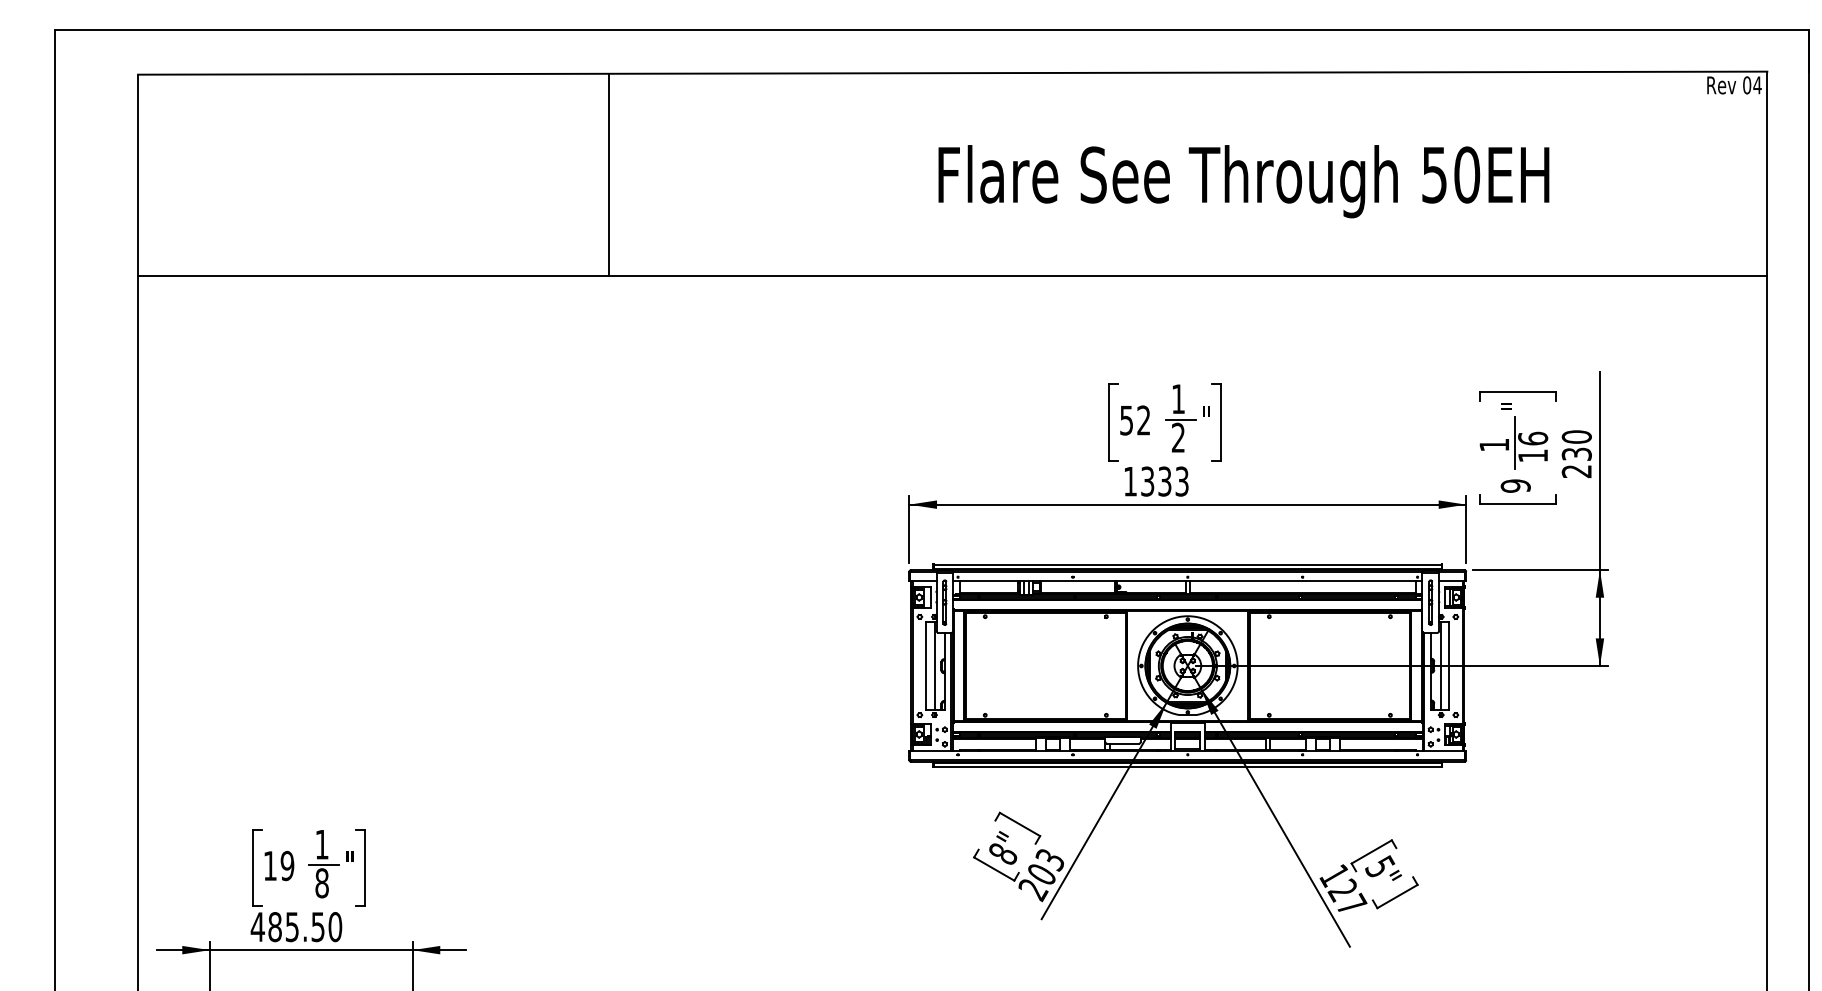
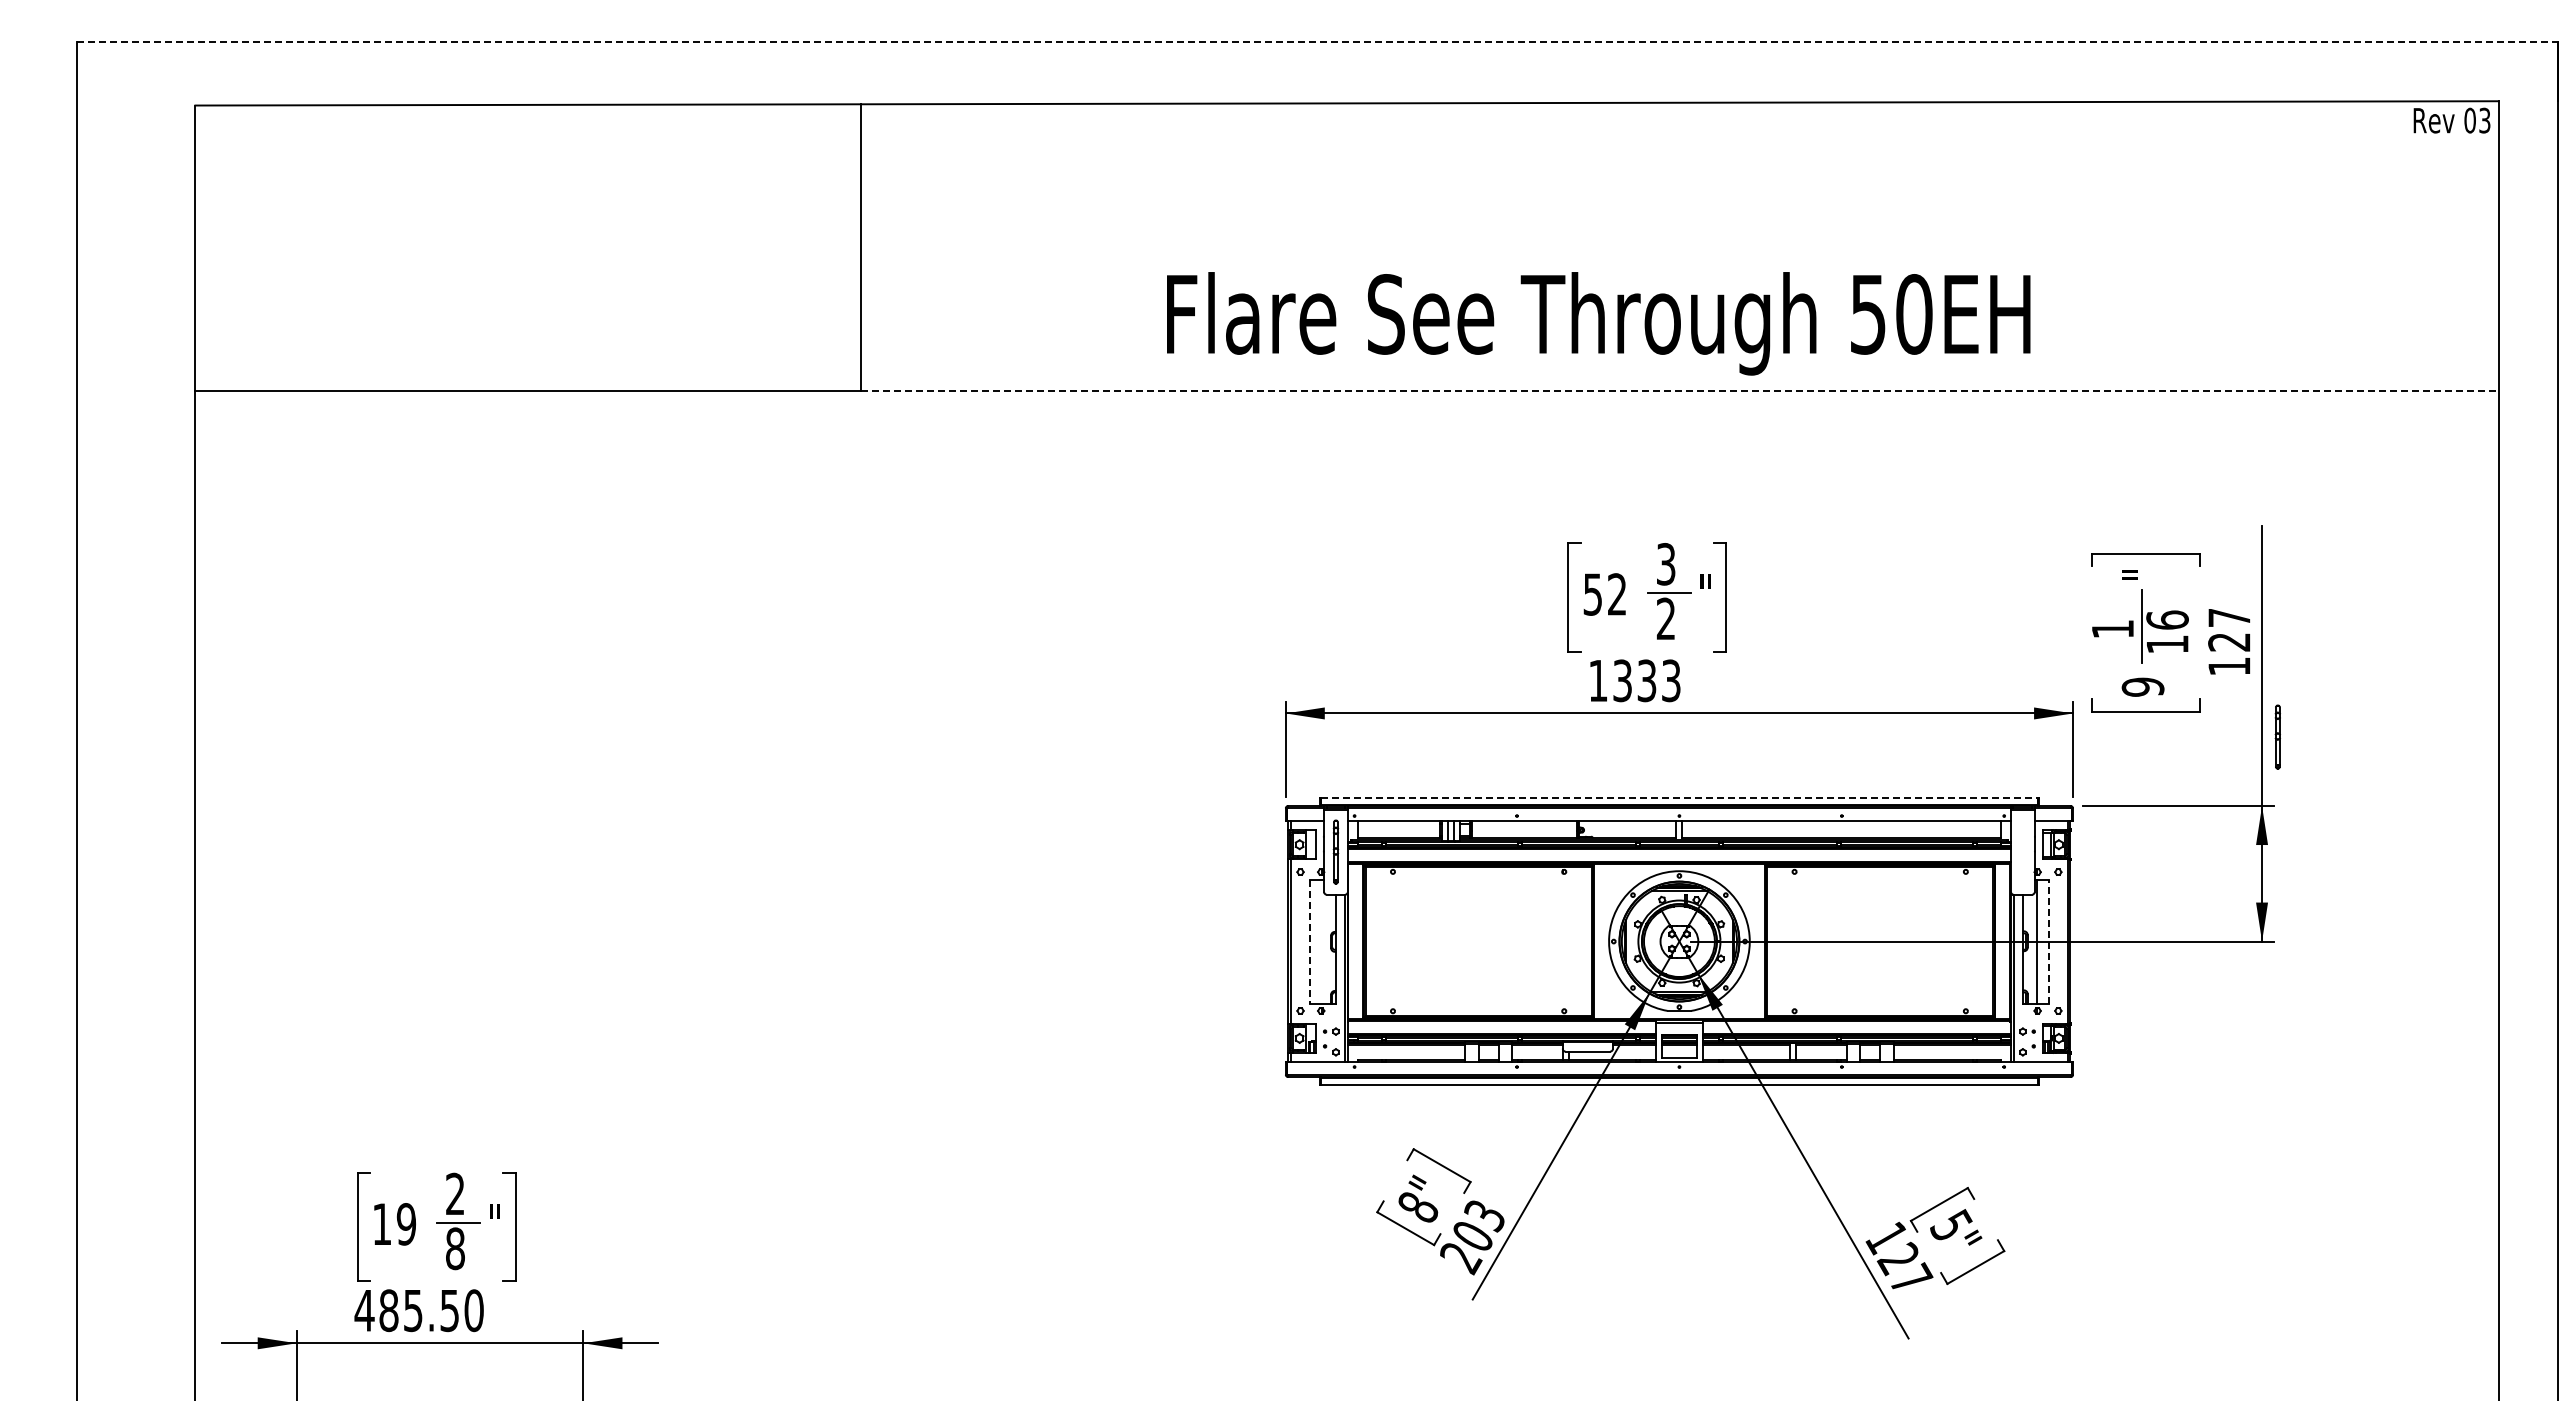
line: (932, 30) -> (1318, 42), solid -> dashed
text: (1757, 85) -> (2484, 120), 04 -> 03
text: (1243, 181) -> (1598, 323), moved
line: (1188, 276) -> (1680, 390), solid -> dashed
text: (1178, 399) -> (1666, 564), 1 -> 3
text: (1576, 453) -> (2229, 641), 230 -> 127
line: (1187, 564) -> (1679, 798), solid -> dashed
part: (1430, 602) -> (2277, 736), moved
line: (934, 665) -> (1321, 941), removed
line: (1449, 665) -> (2049, 941), solid -> dashed
line: (926, 666) -> (1309, 942), solid -> dashed
text: (322, 844) -> (455, 1193), 1 -> 2

